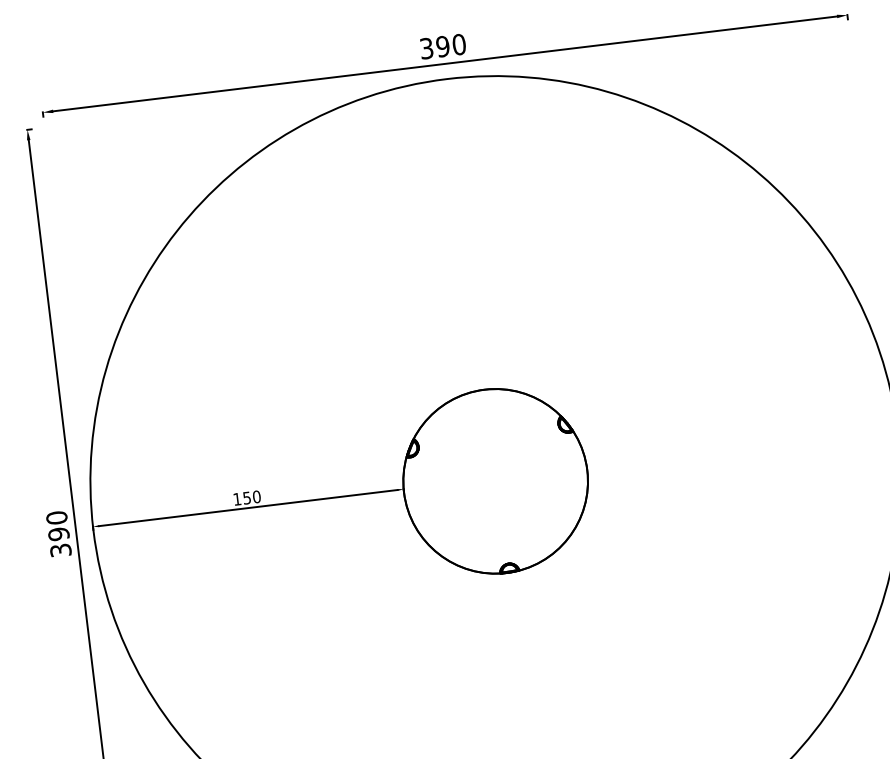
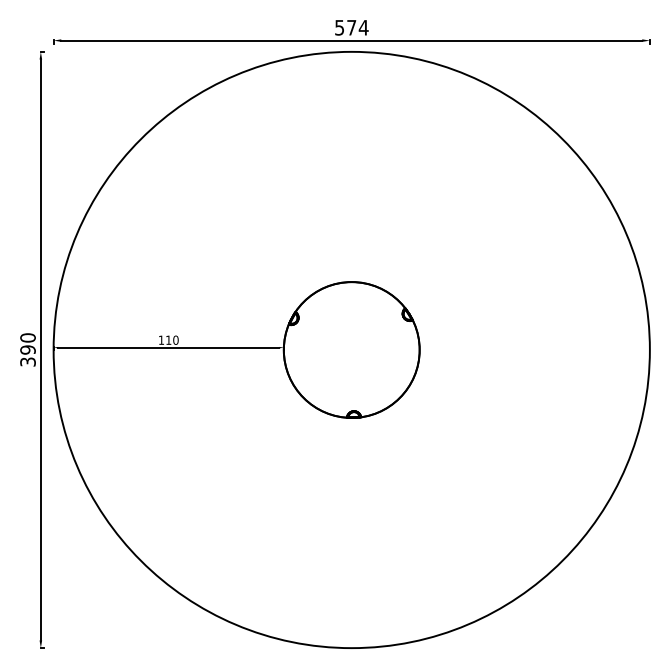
text: (442, 46) -> (351, 27), 390 -> 574
text: (246, 497) -> (168, 339), 150 -> 110

